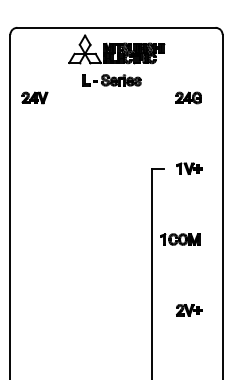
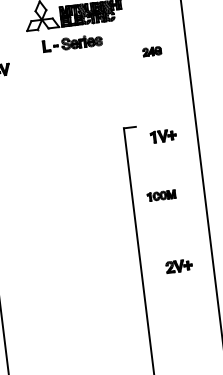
part: (188, 97) -> (152, 51), size x0.7
part: (189, 168) -> (163, 135), moved
part: (180, 239) -> (161, 195), size x0.7

